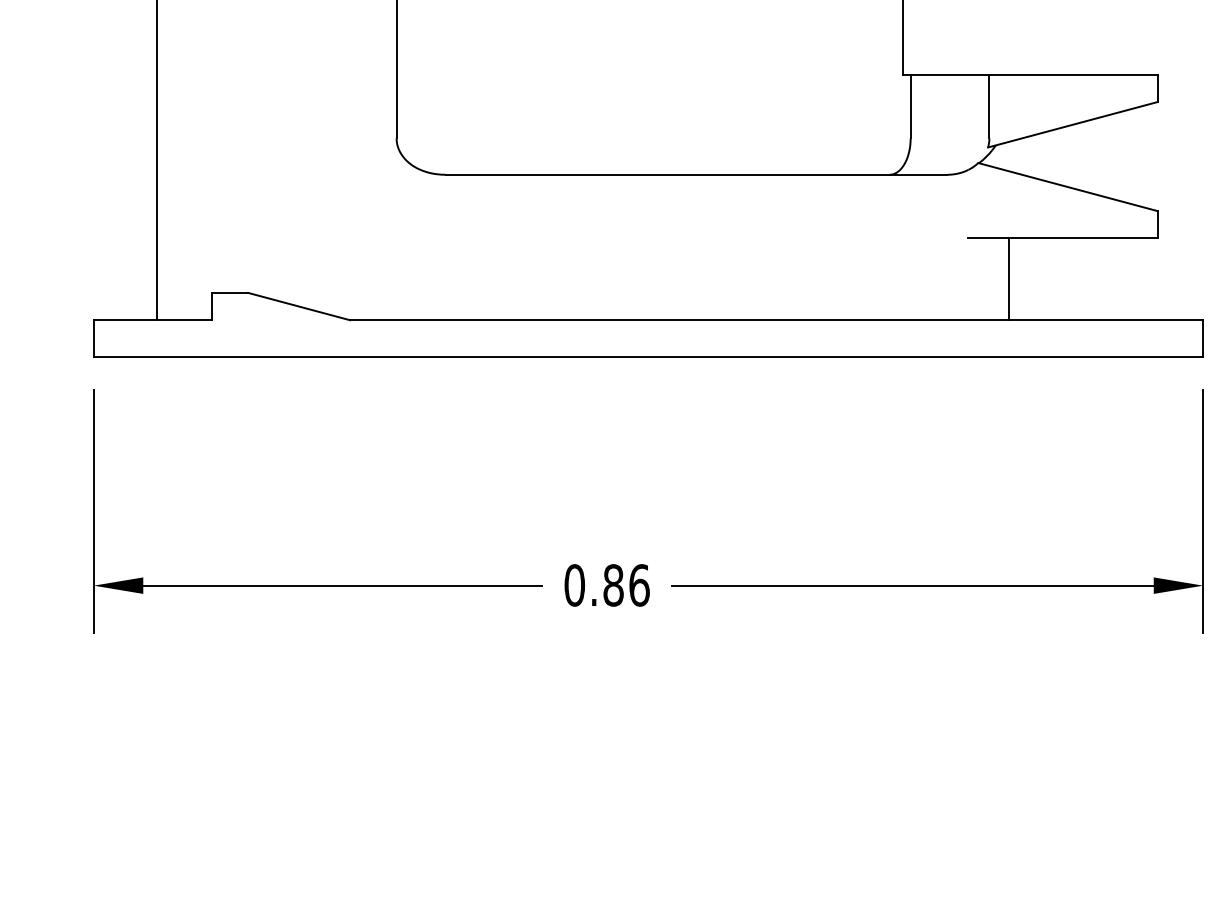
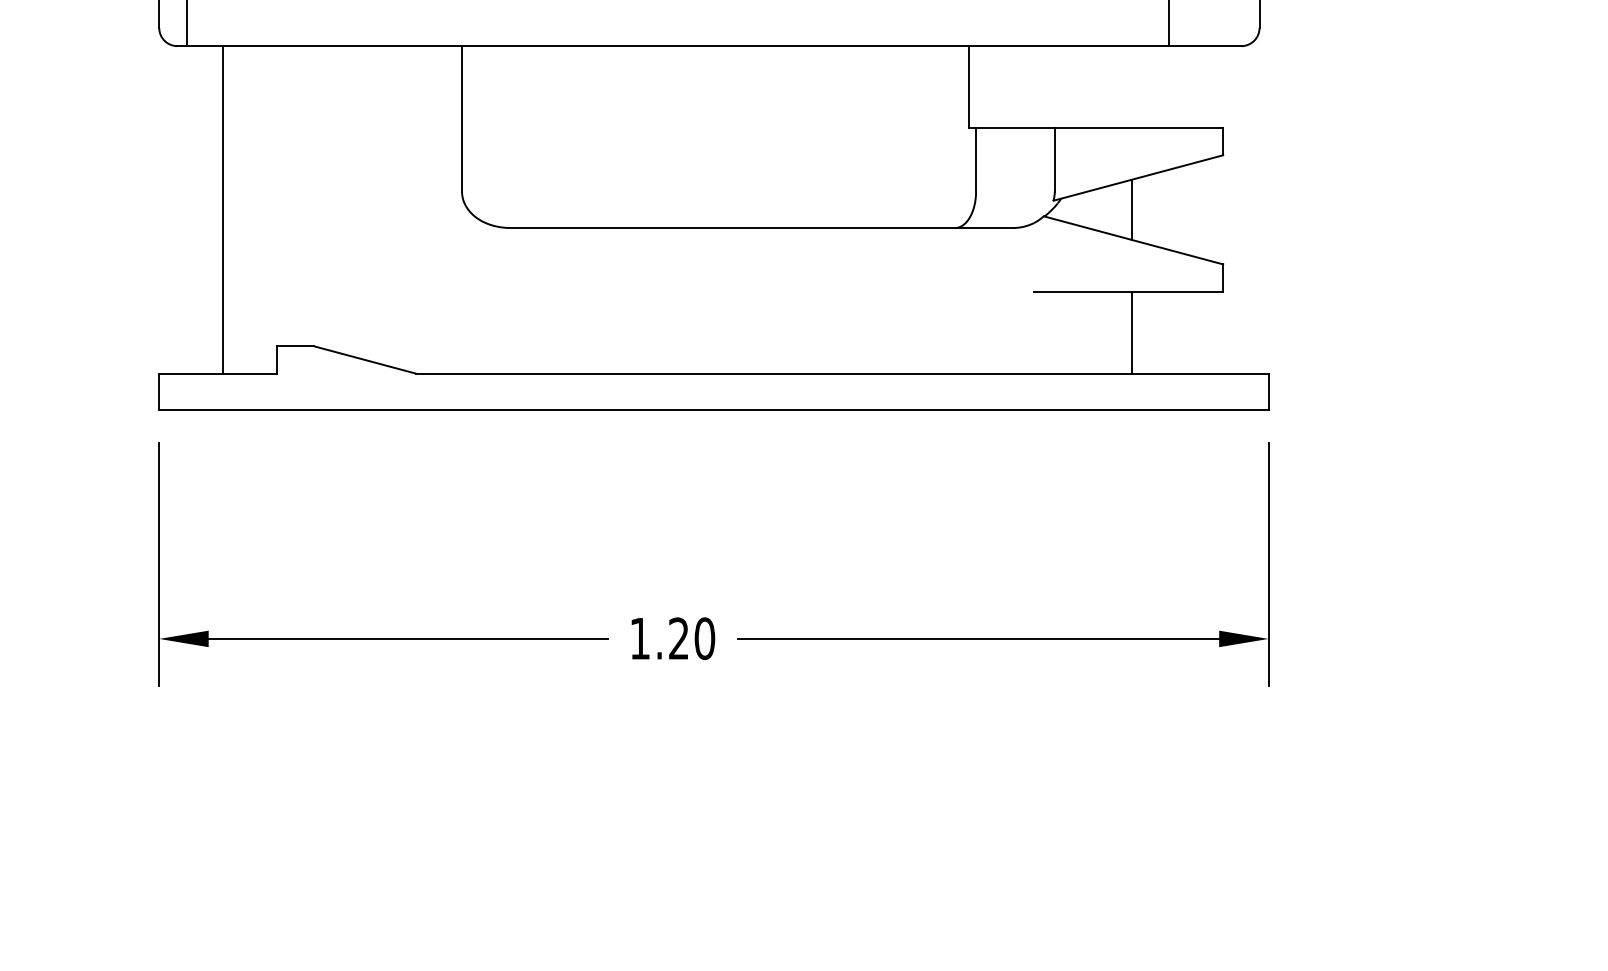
line: (1067, 156) -> (1132, 209), added
line: (1009, 279) -> (1132, 332), moved
text: (607, 585) -> (672, 638), 0.86 -> 1.20

